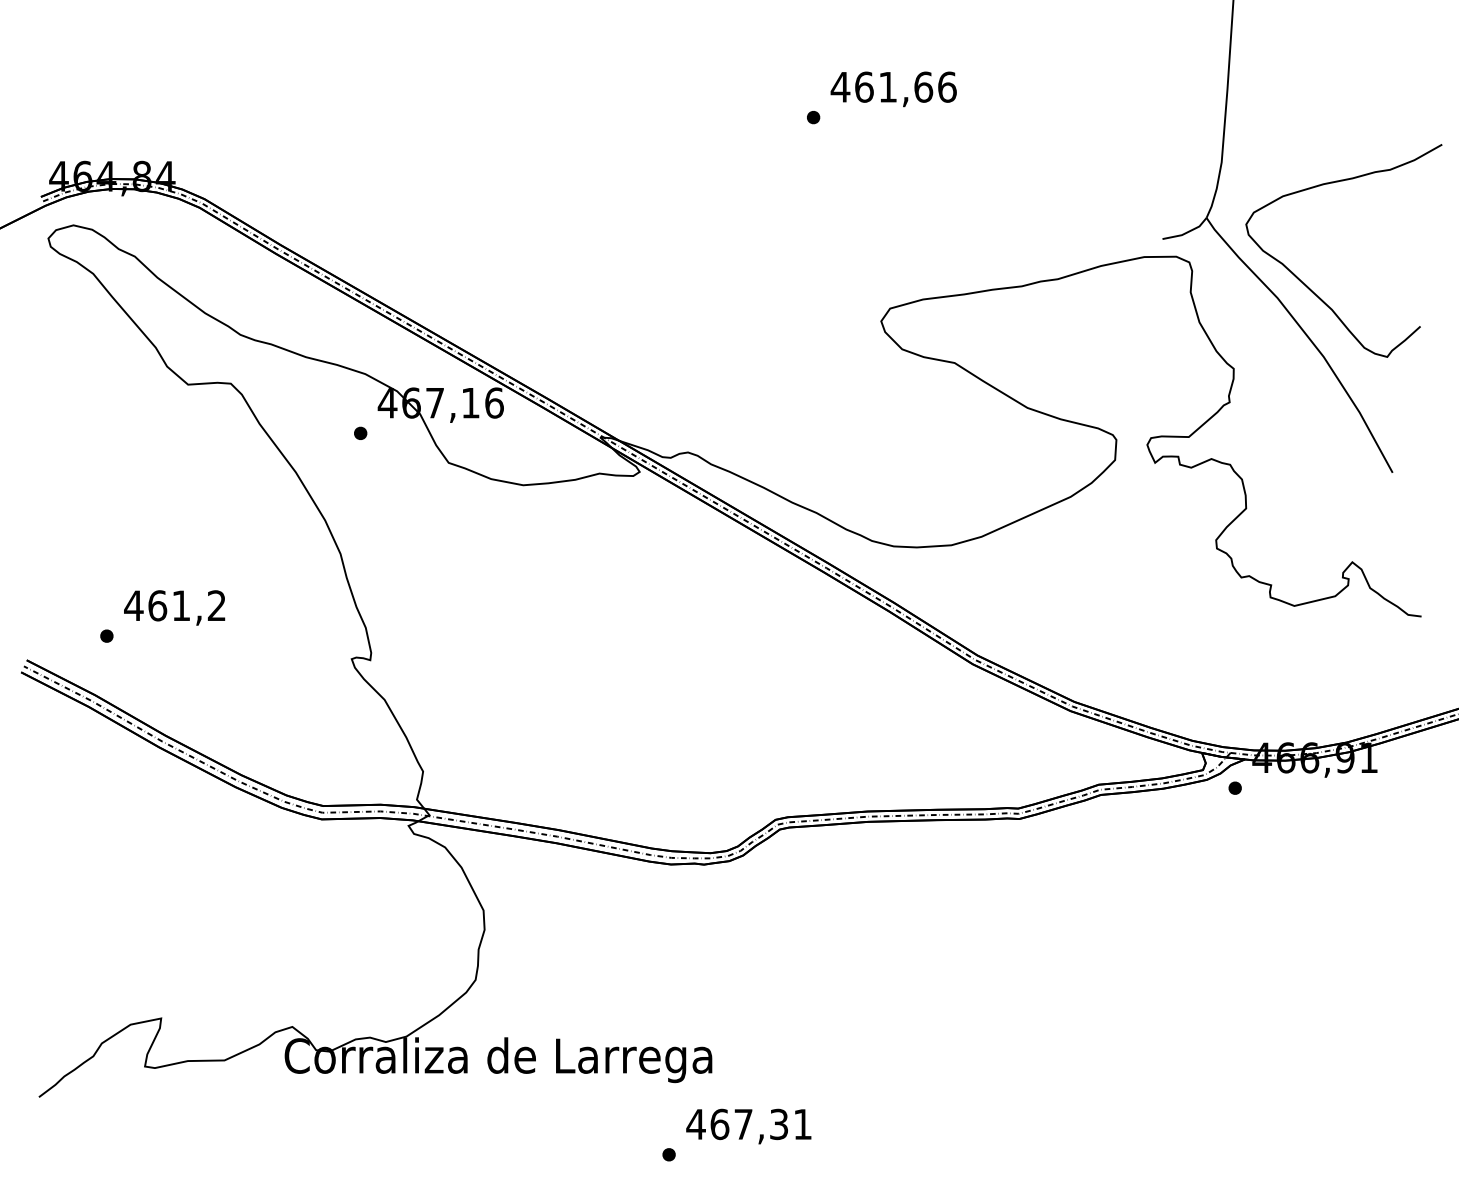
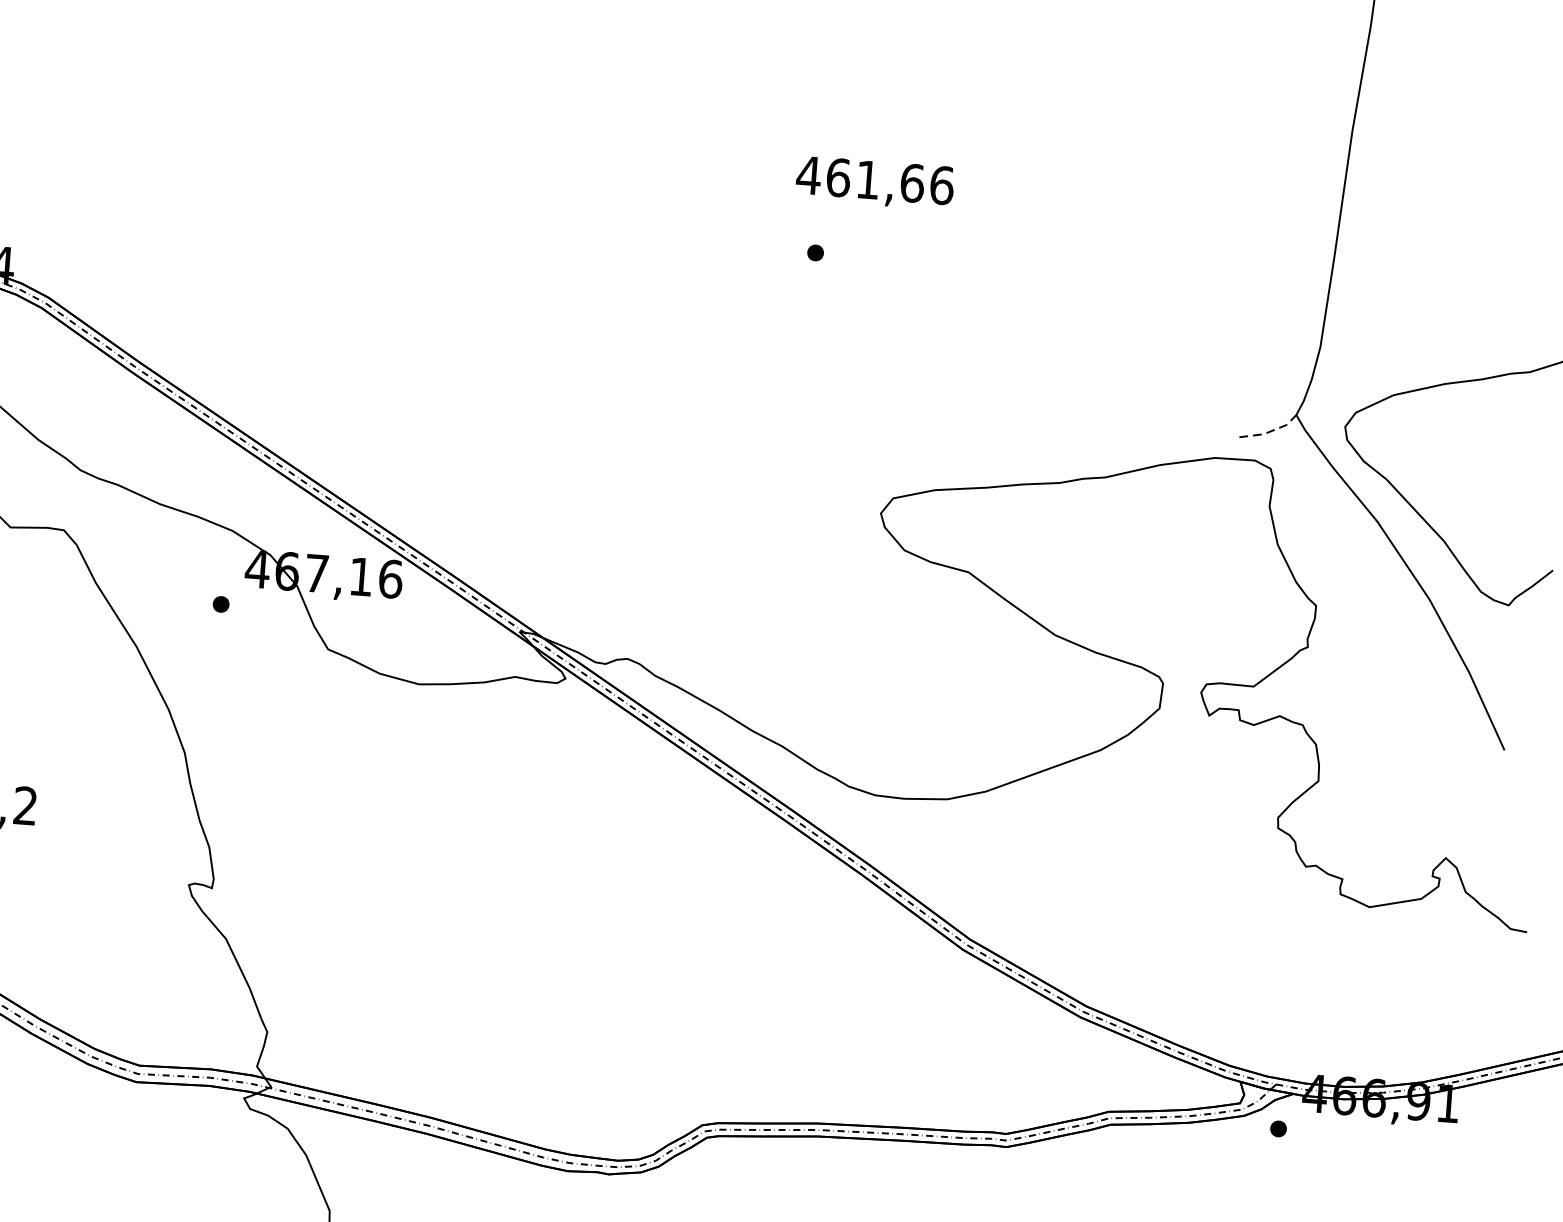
text: (893, 89) -> (874, 183), moved
line: (1187, 232) -> (1271, 431), solid -> dashed

